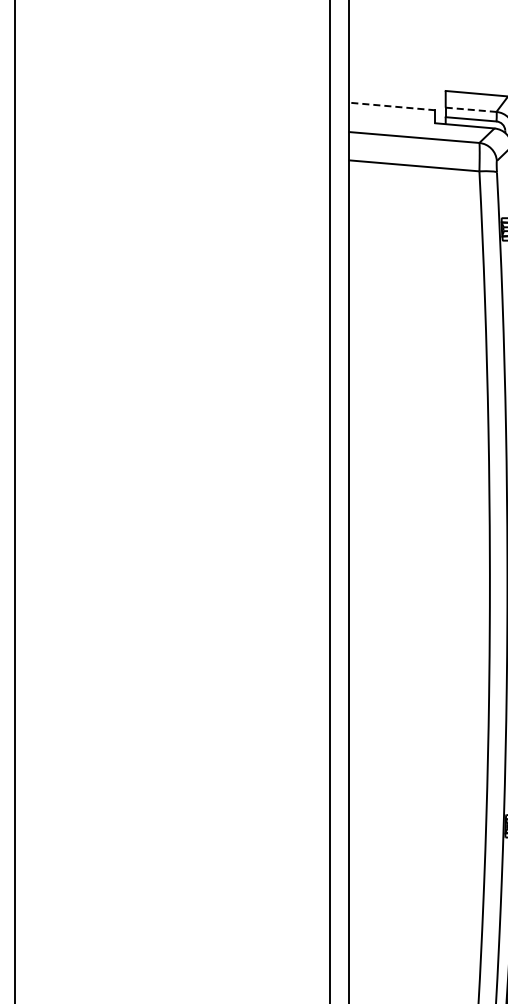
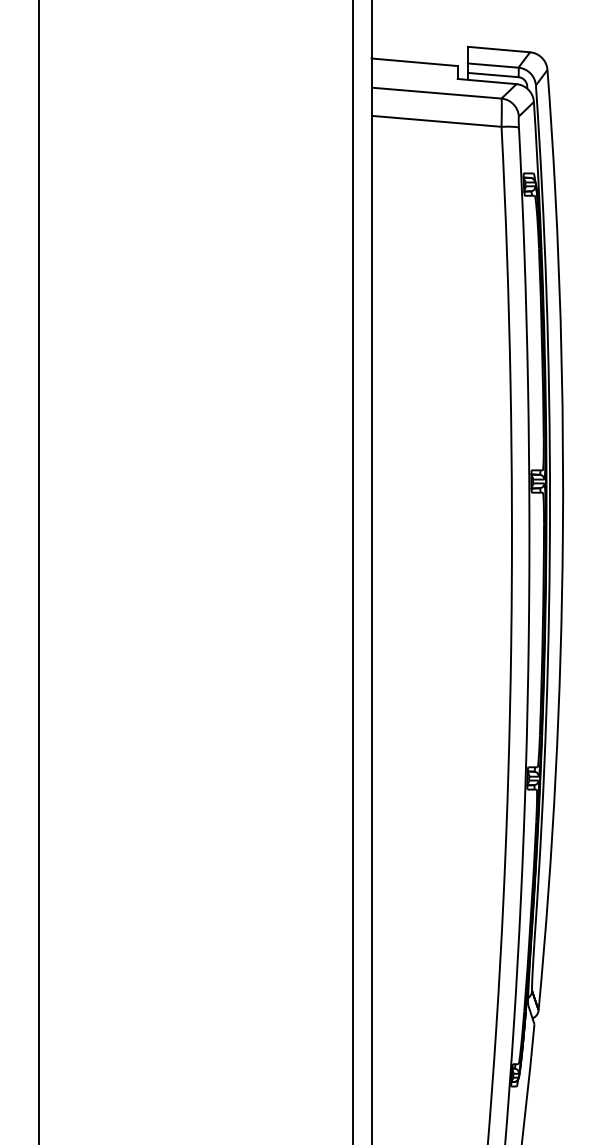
line: (391, 106) -> (414, 62), dashed -> solid
line: (471, 109) -> (493, 65), dashed -> solid

